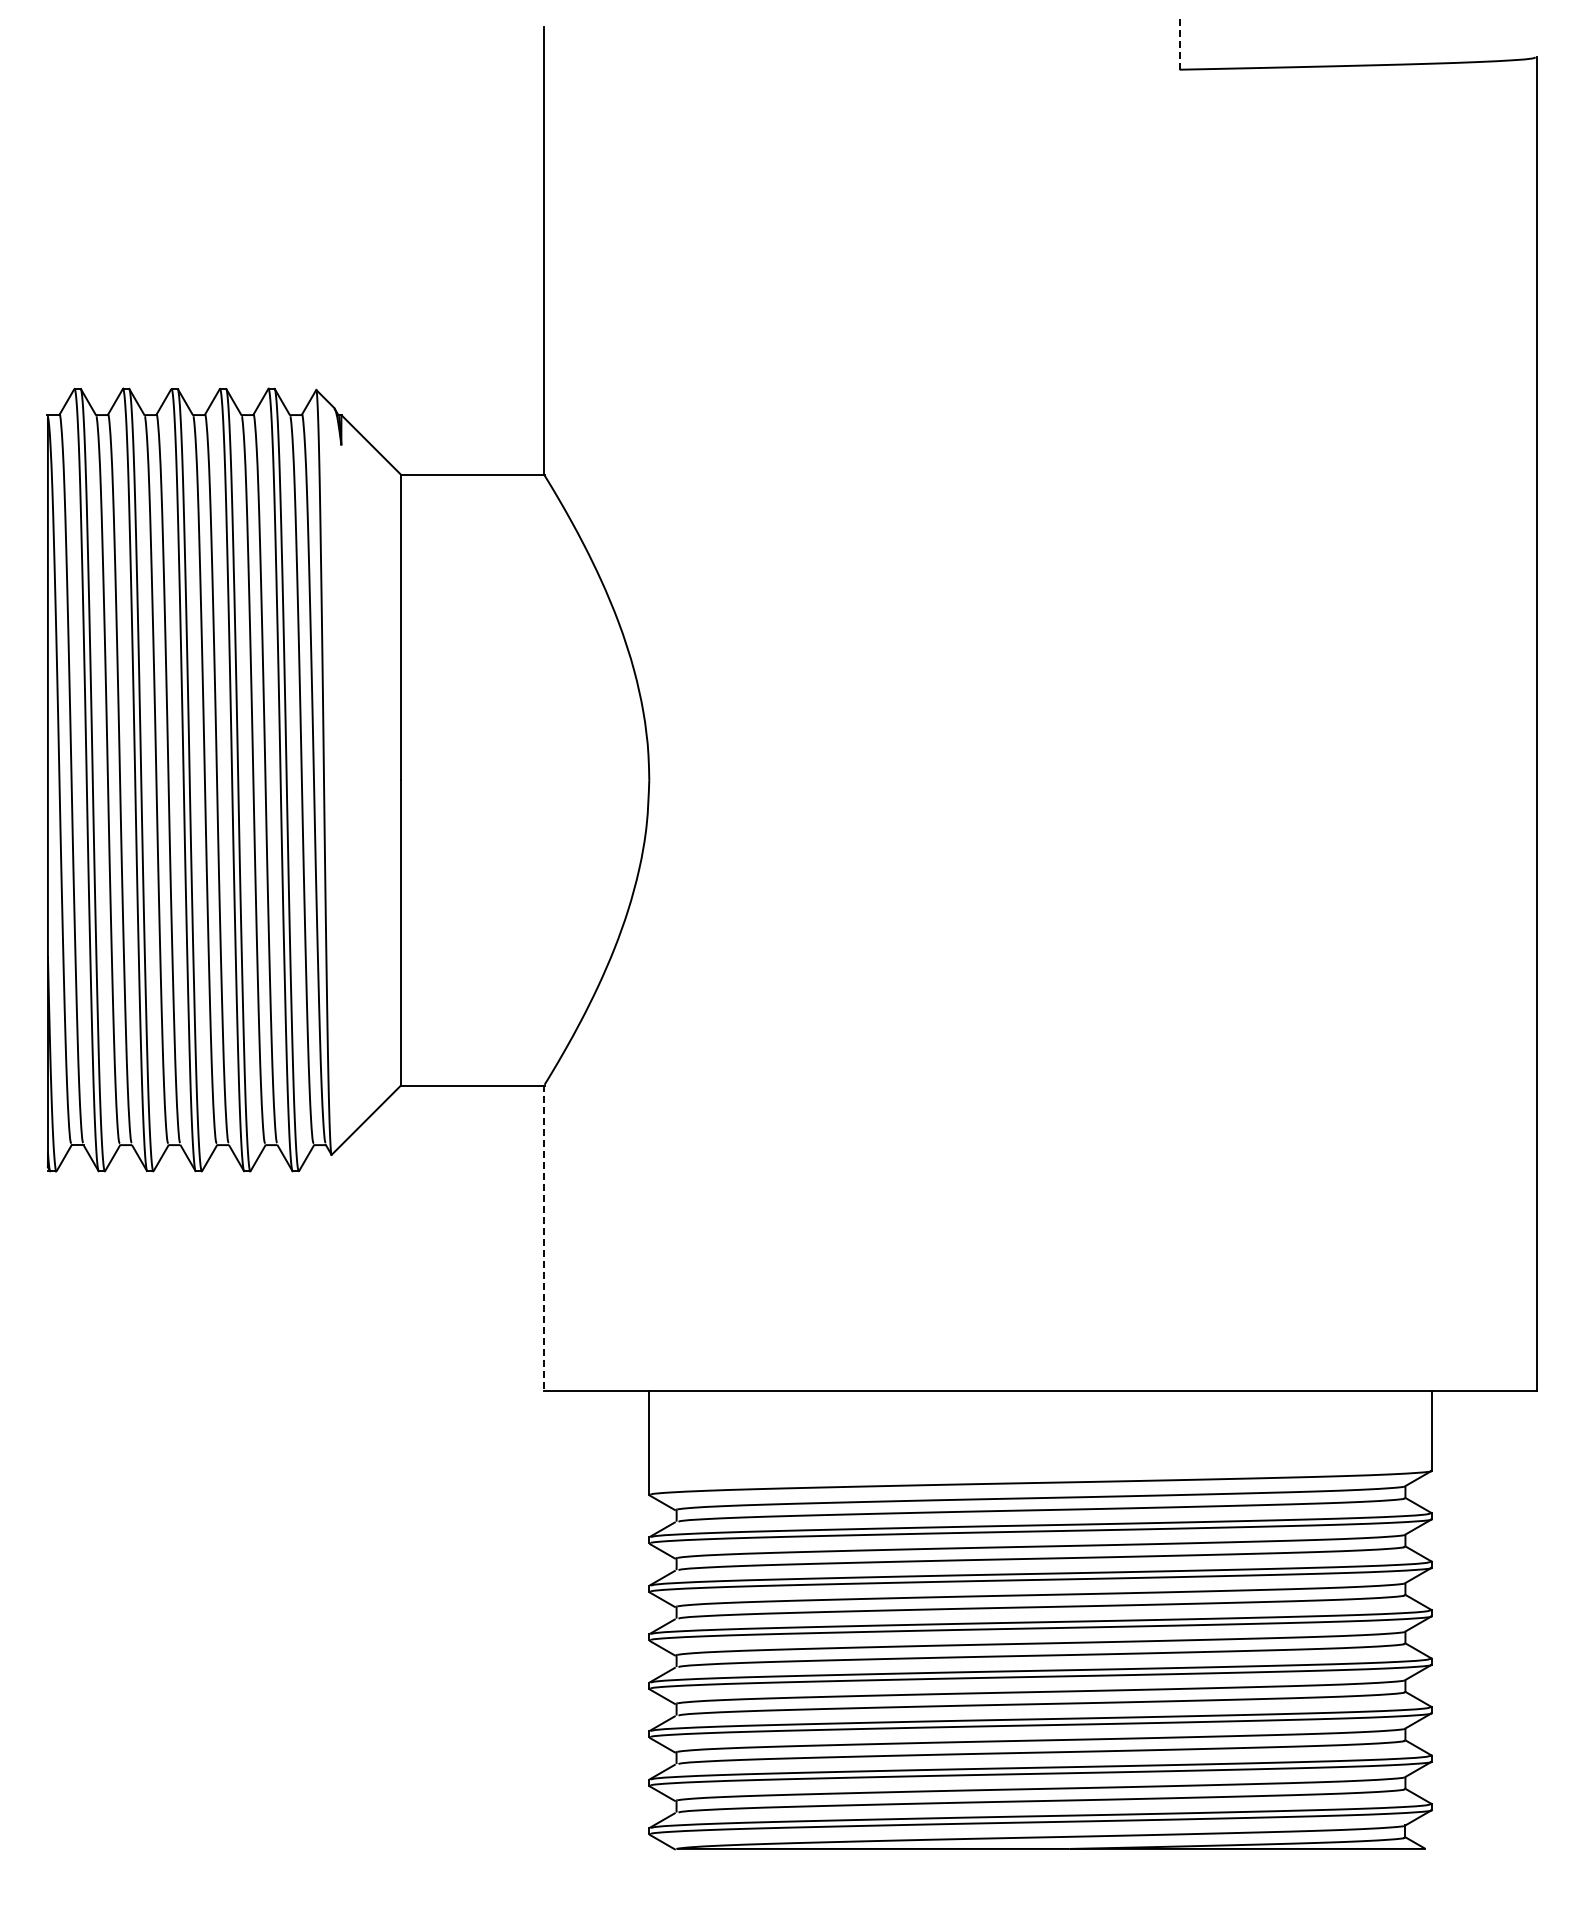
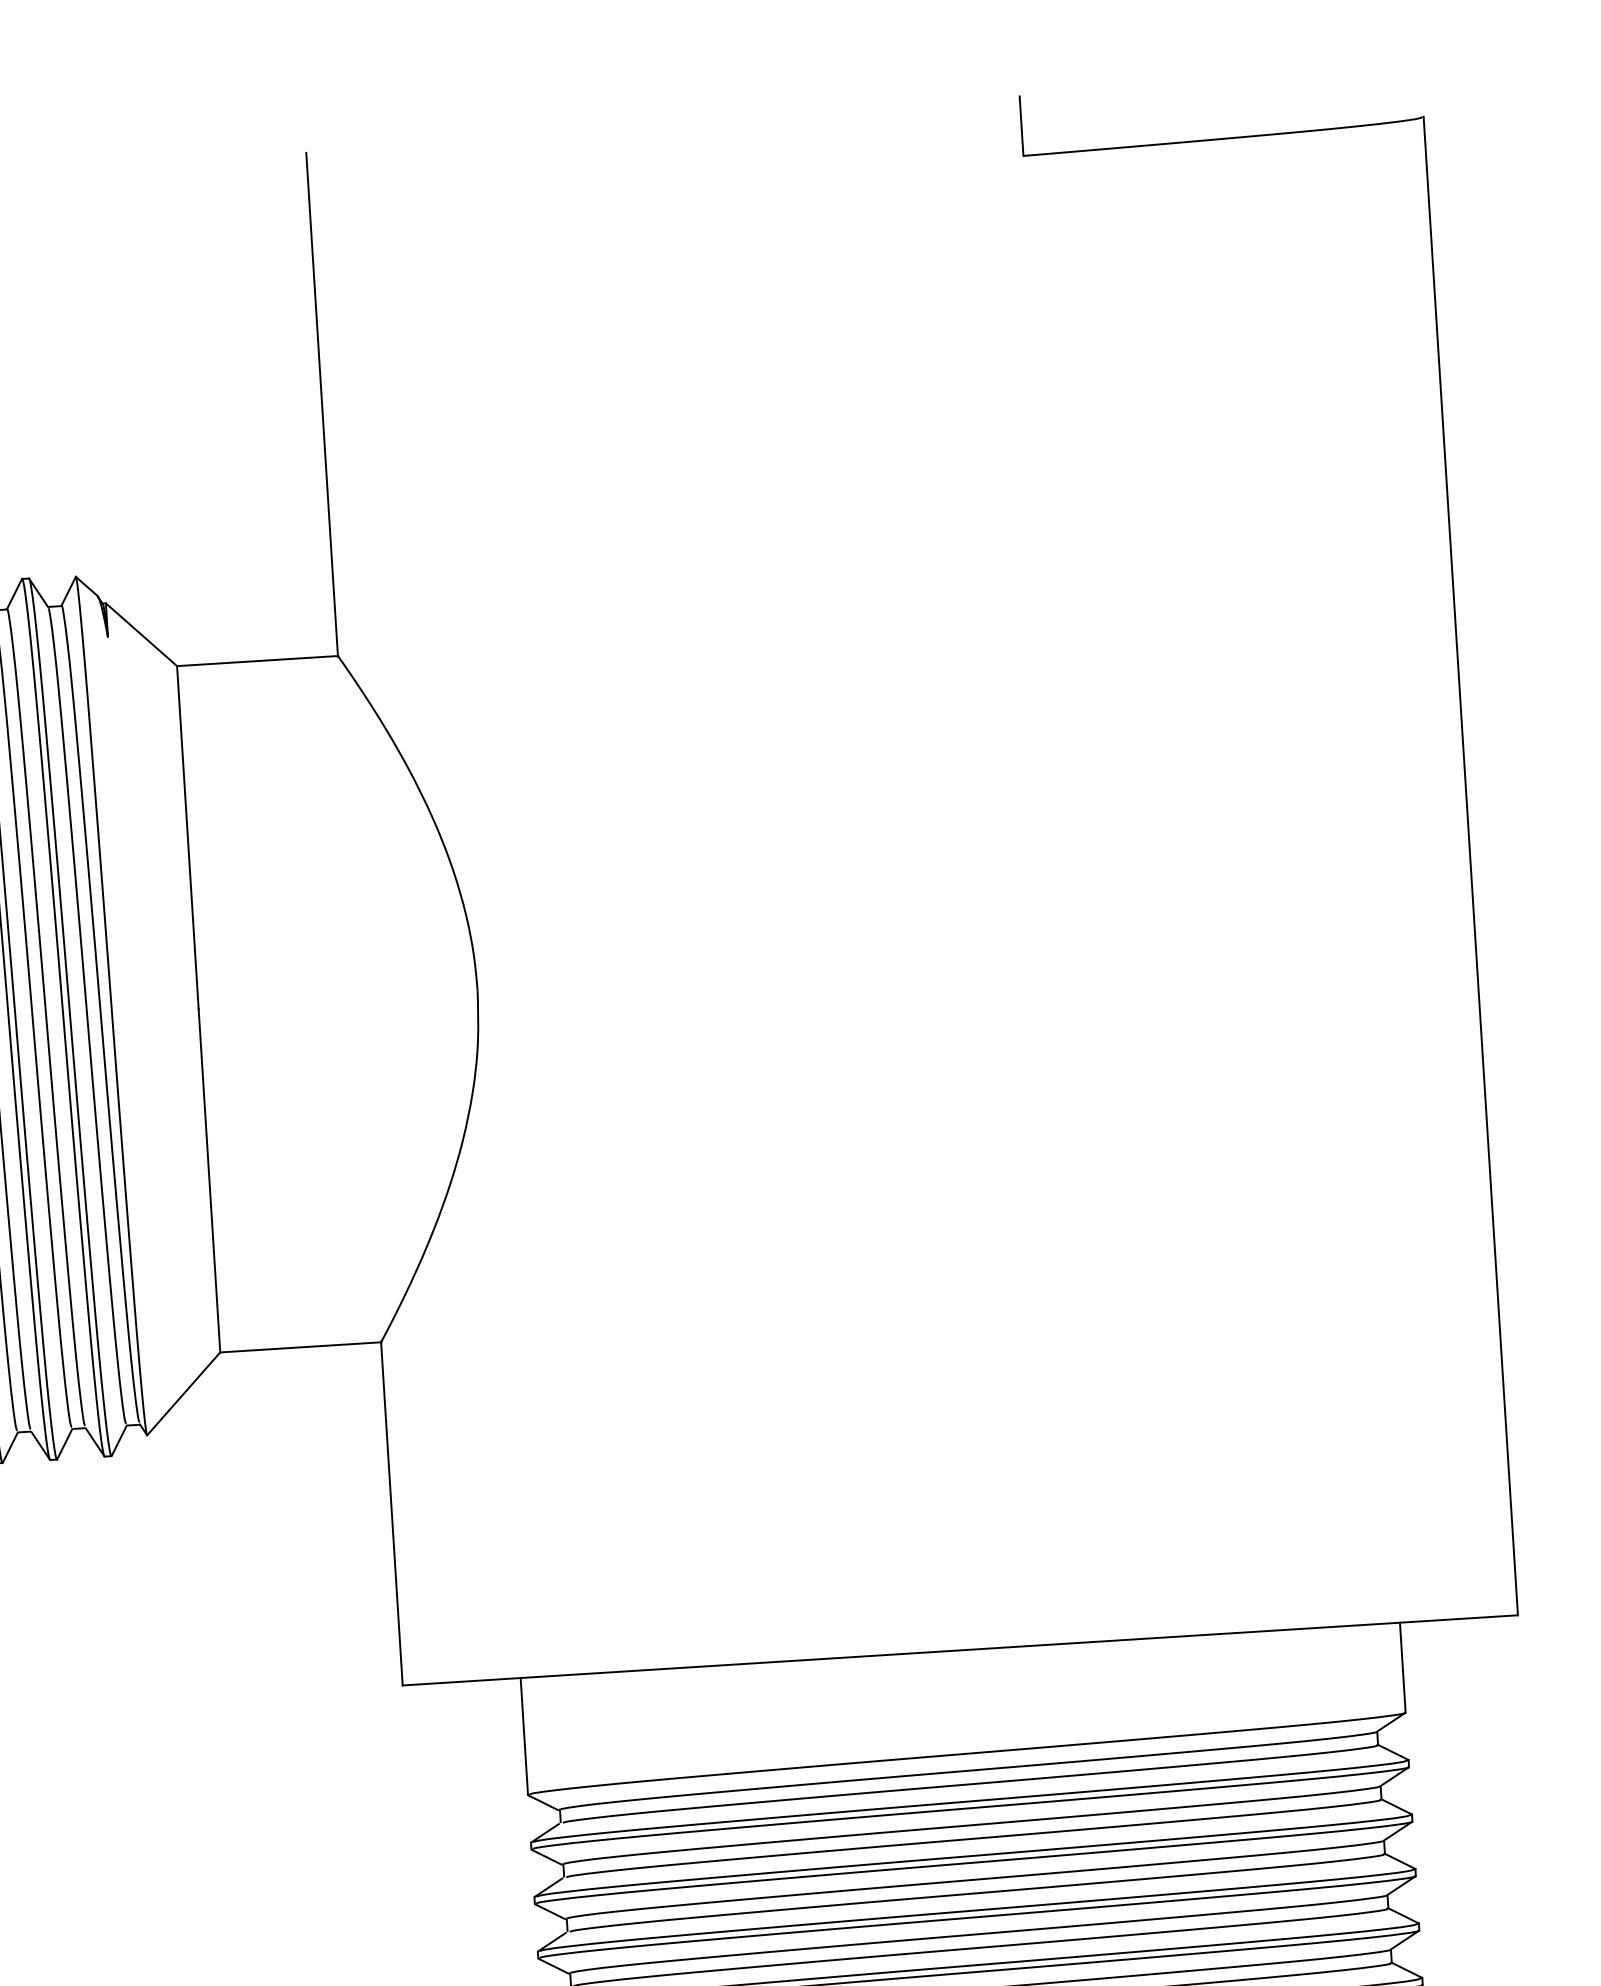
line: (1179, 43) -> (1021, 126), dashed -> solid
line: (544, 1238) -> (392, 1514), dashed -> solid

